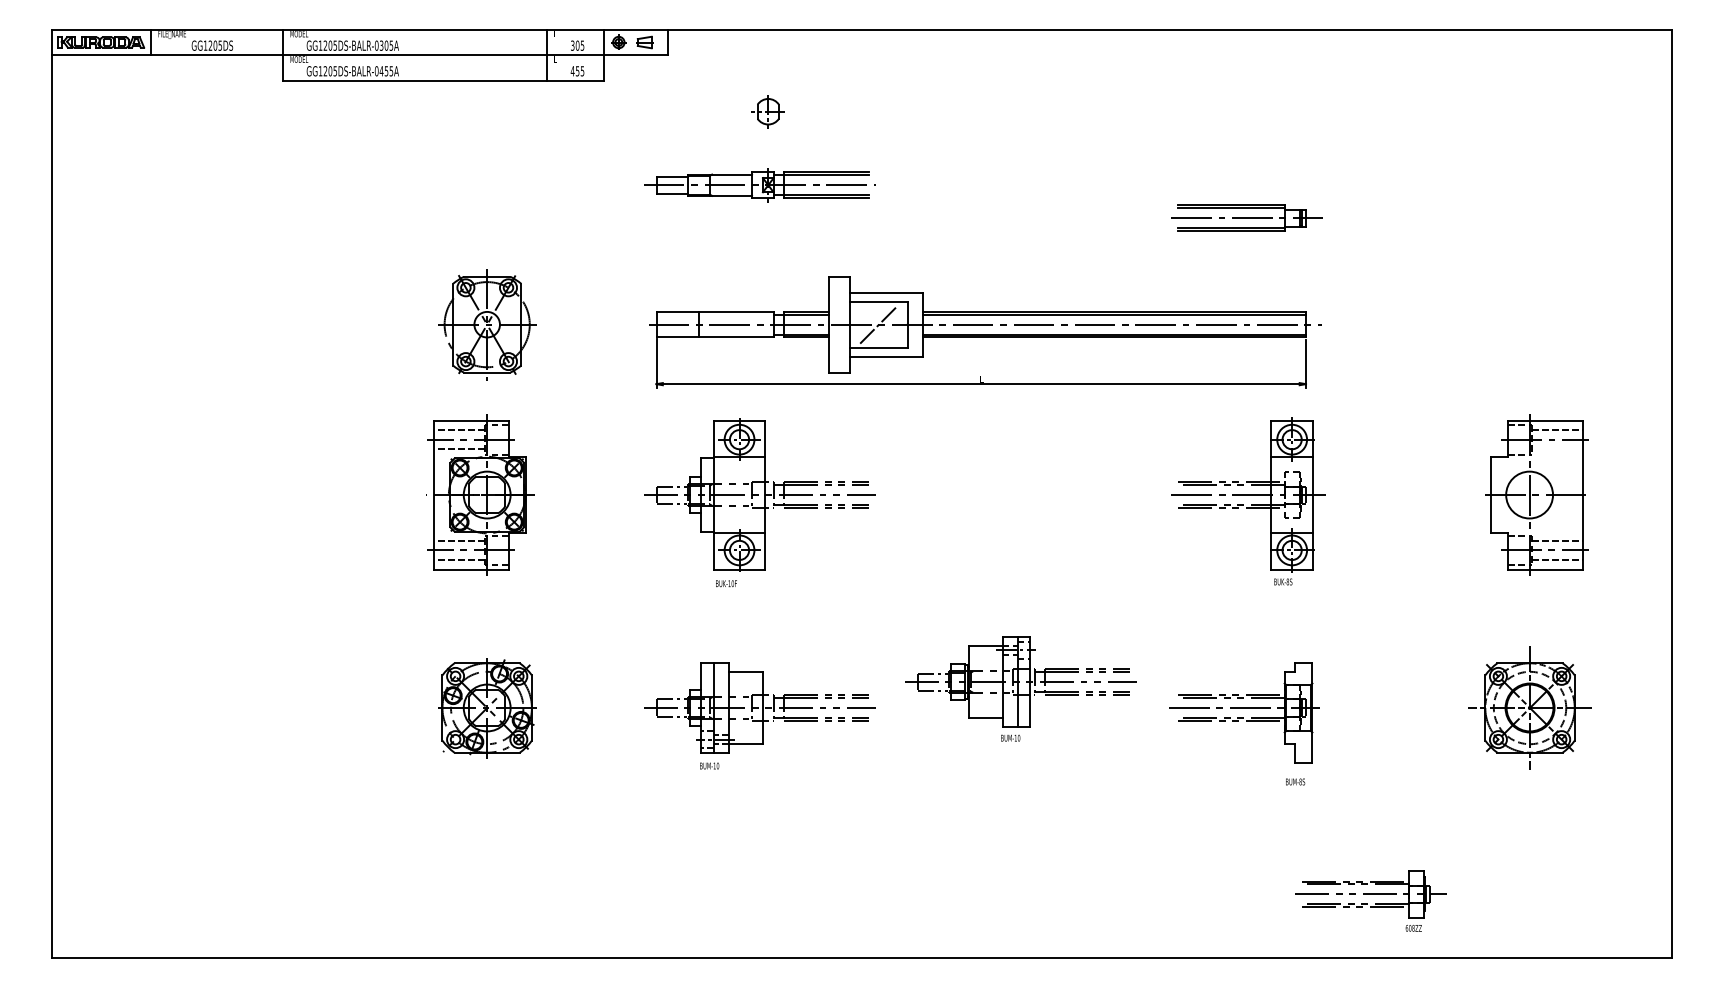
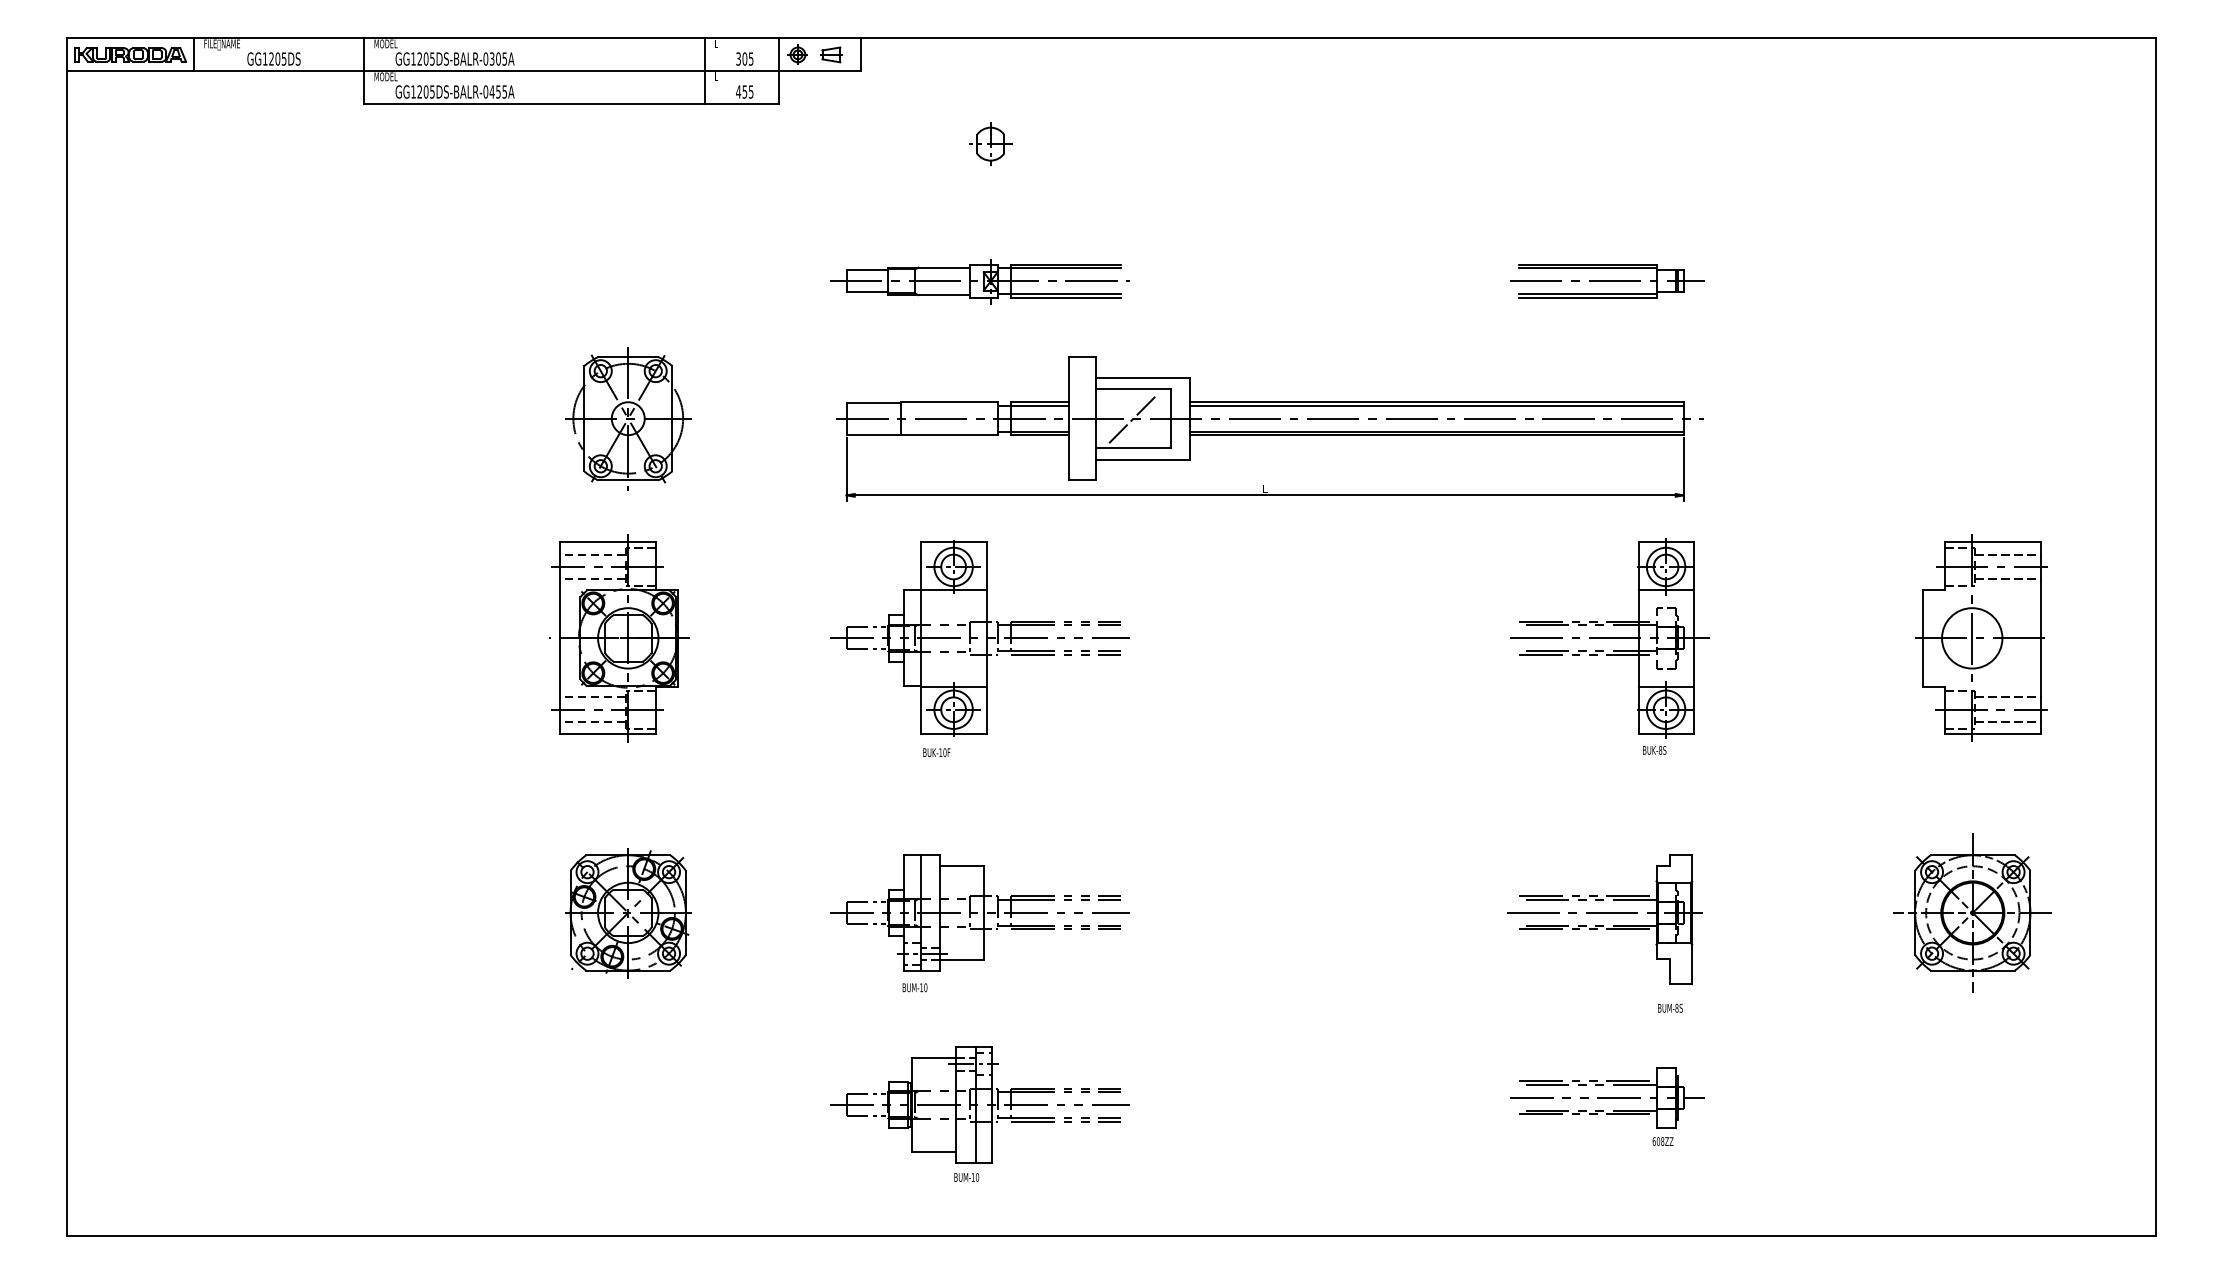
part: (759, 185) -> (979, 281), moved
line: (1556, 449) -> (2006, 579), added
part: (1020, 688) -> (979, 1113), moved
part: (1370, 900) -> (1607, 1105), moved

